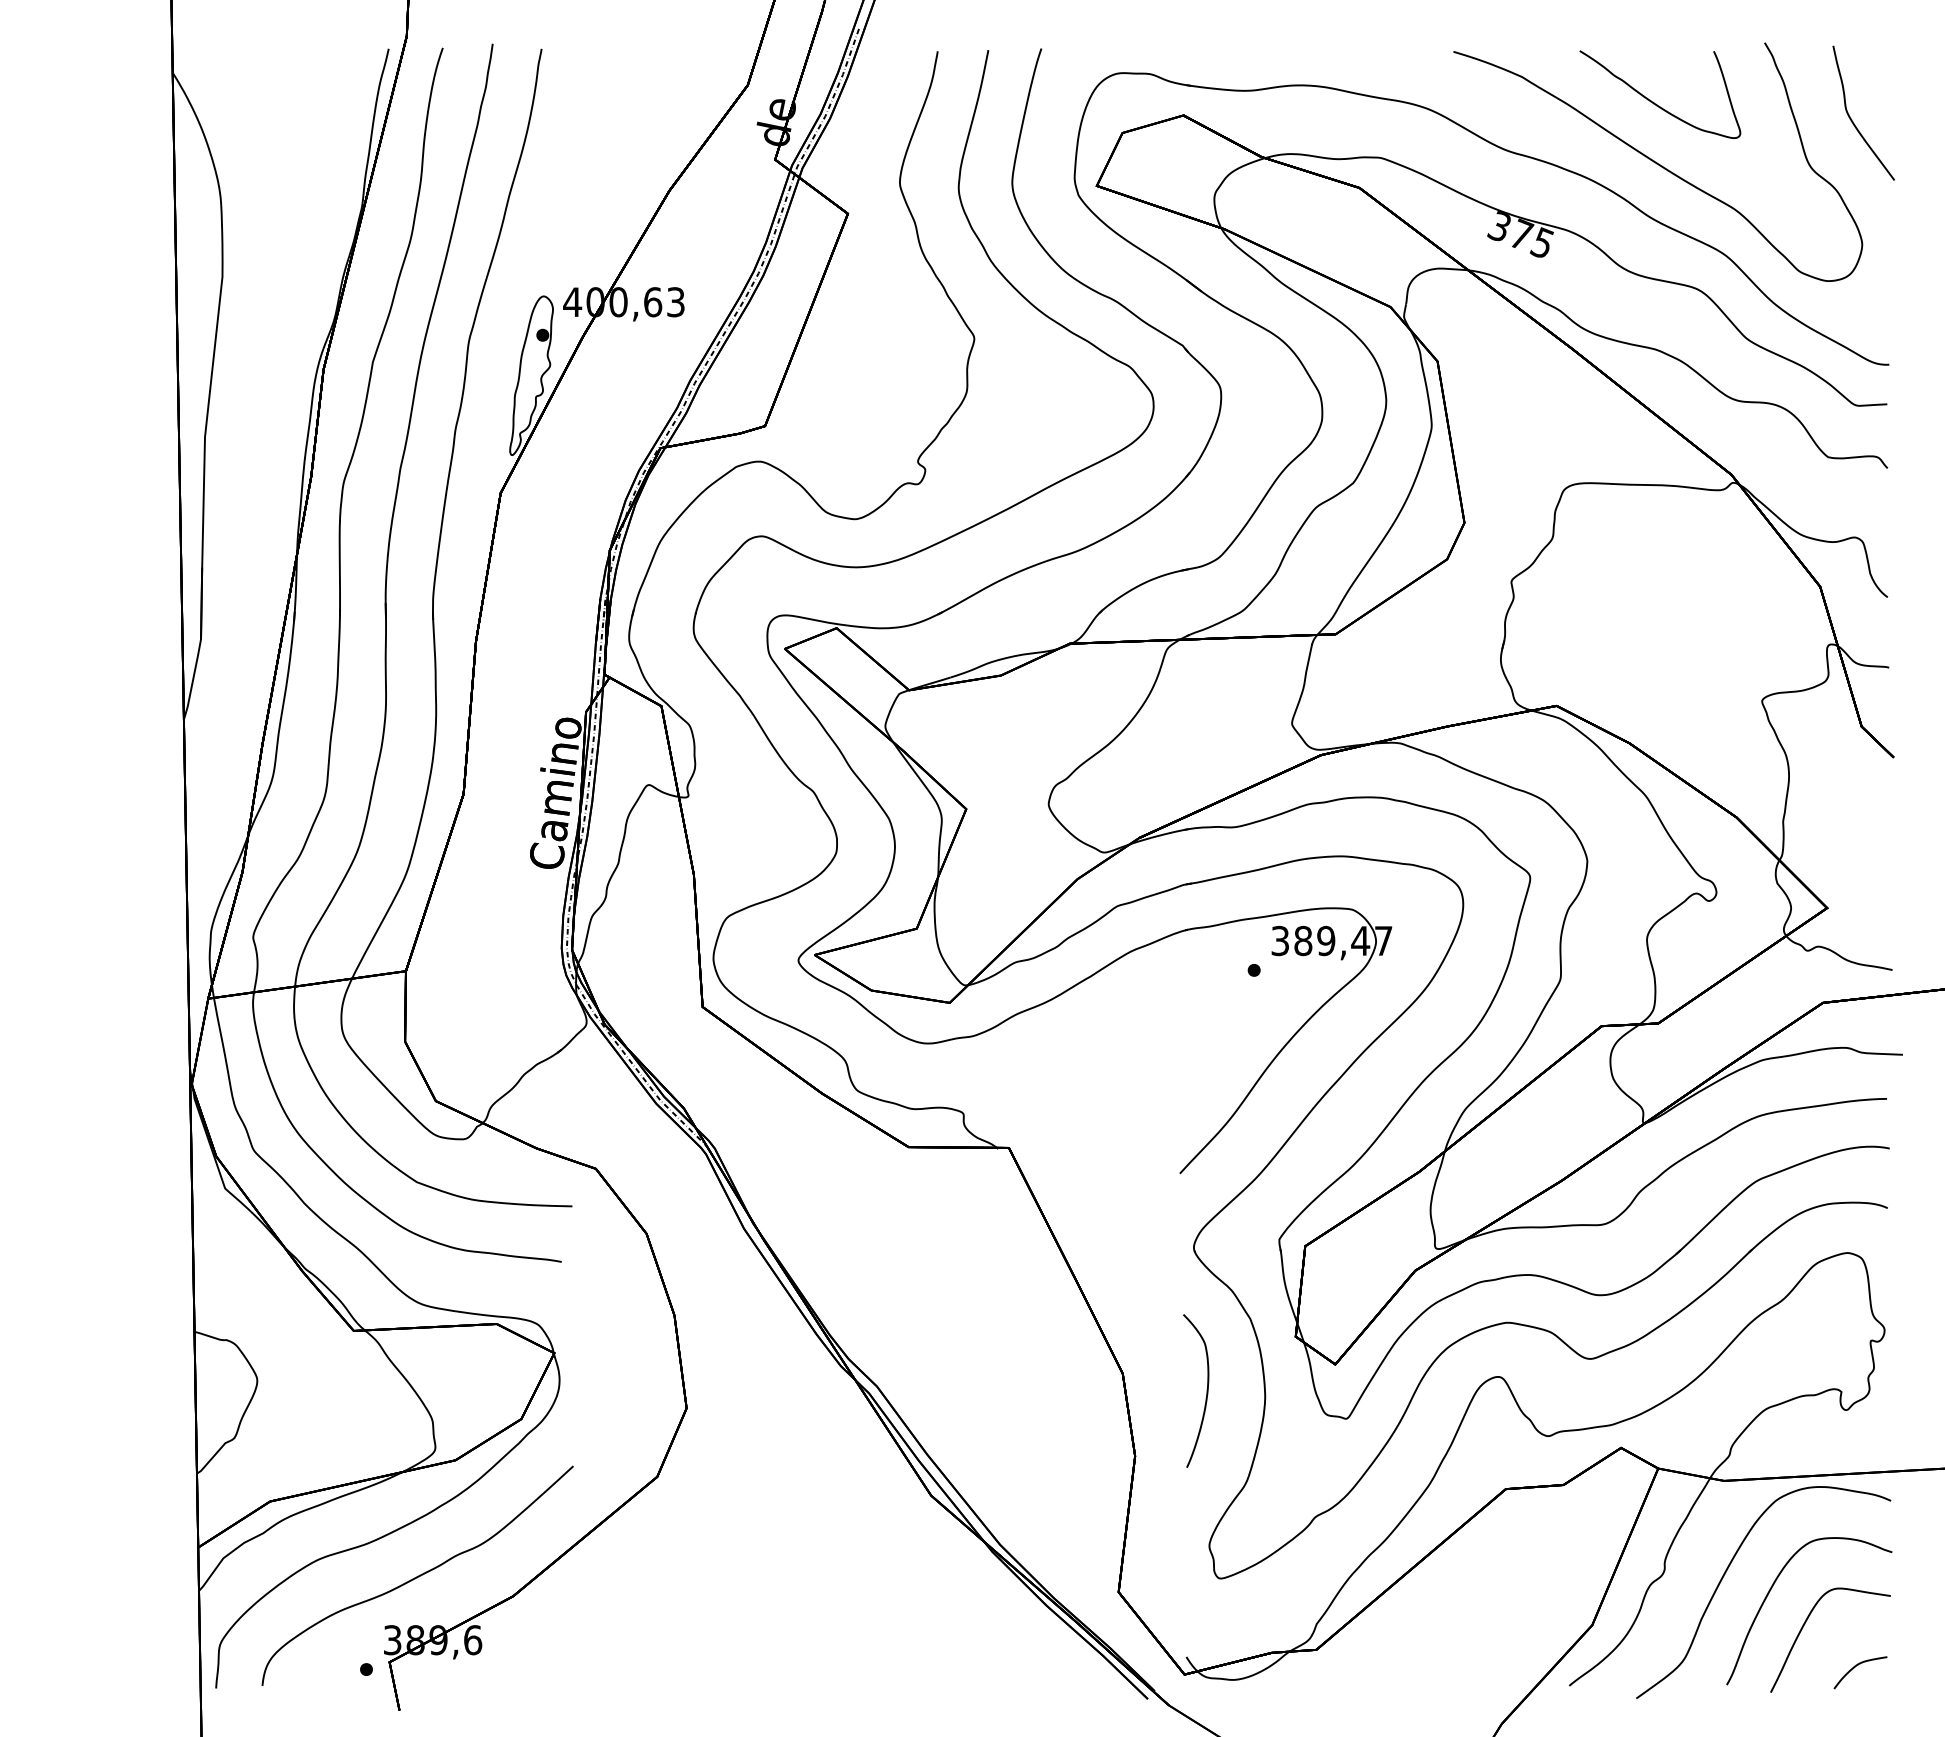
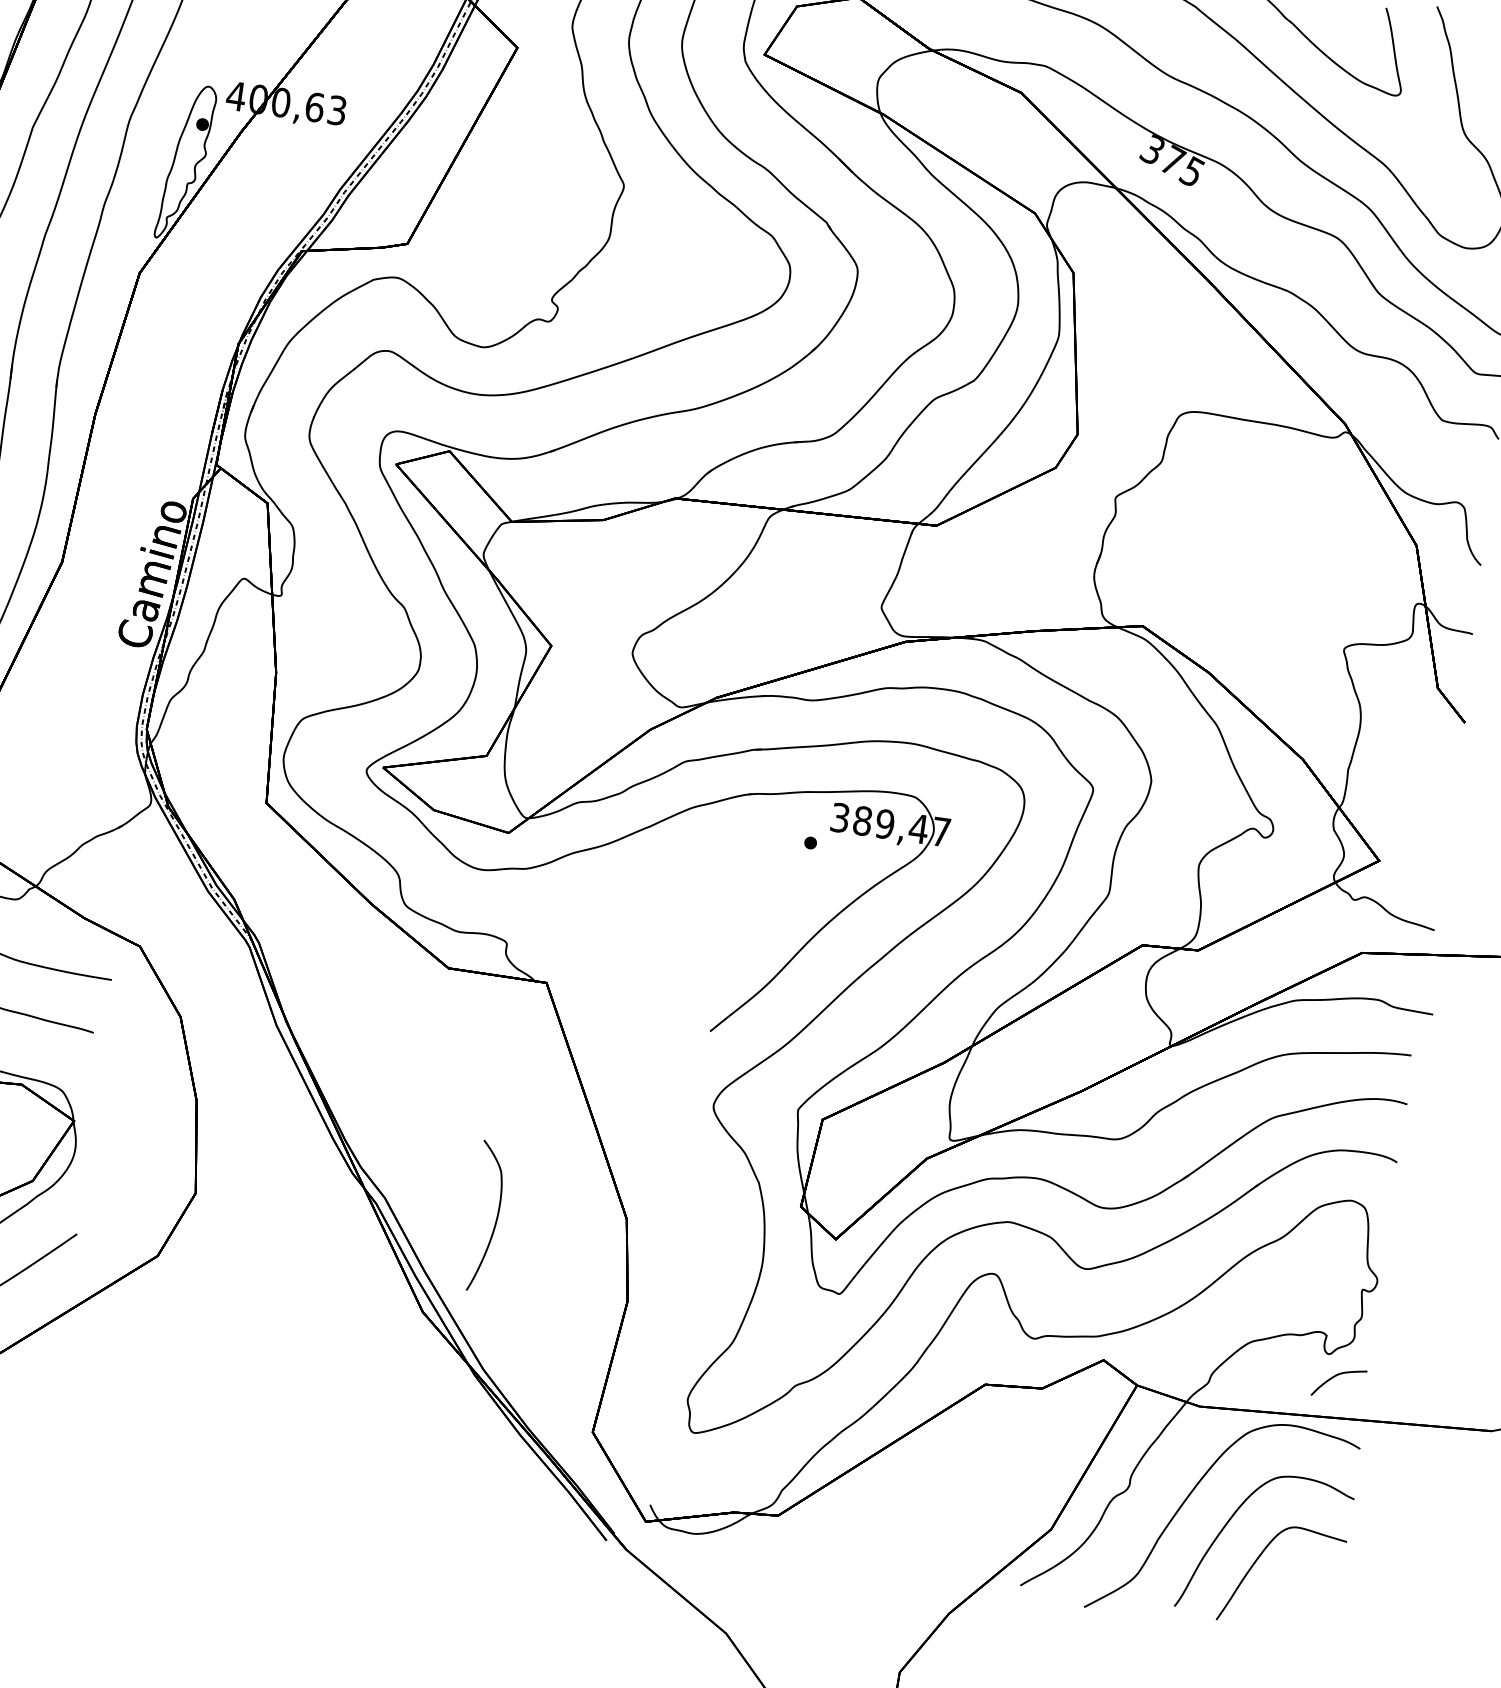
curve: (1206, 1390) -> (496, 1217), moved
curve: (1855, 1667) -> (1334, 1377), moved

